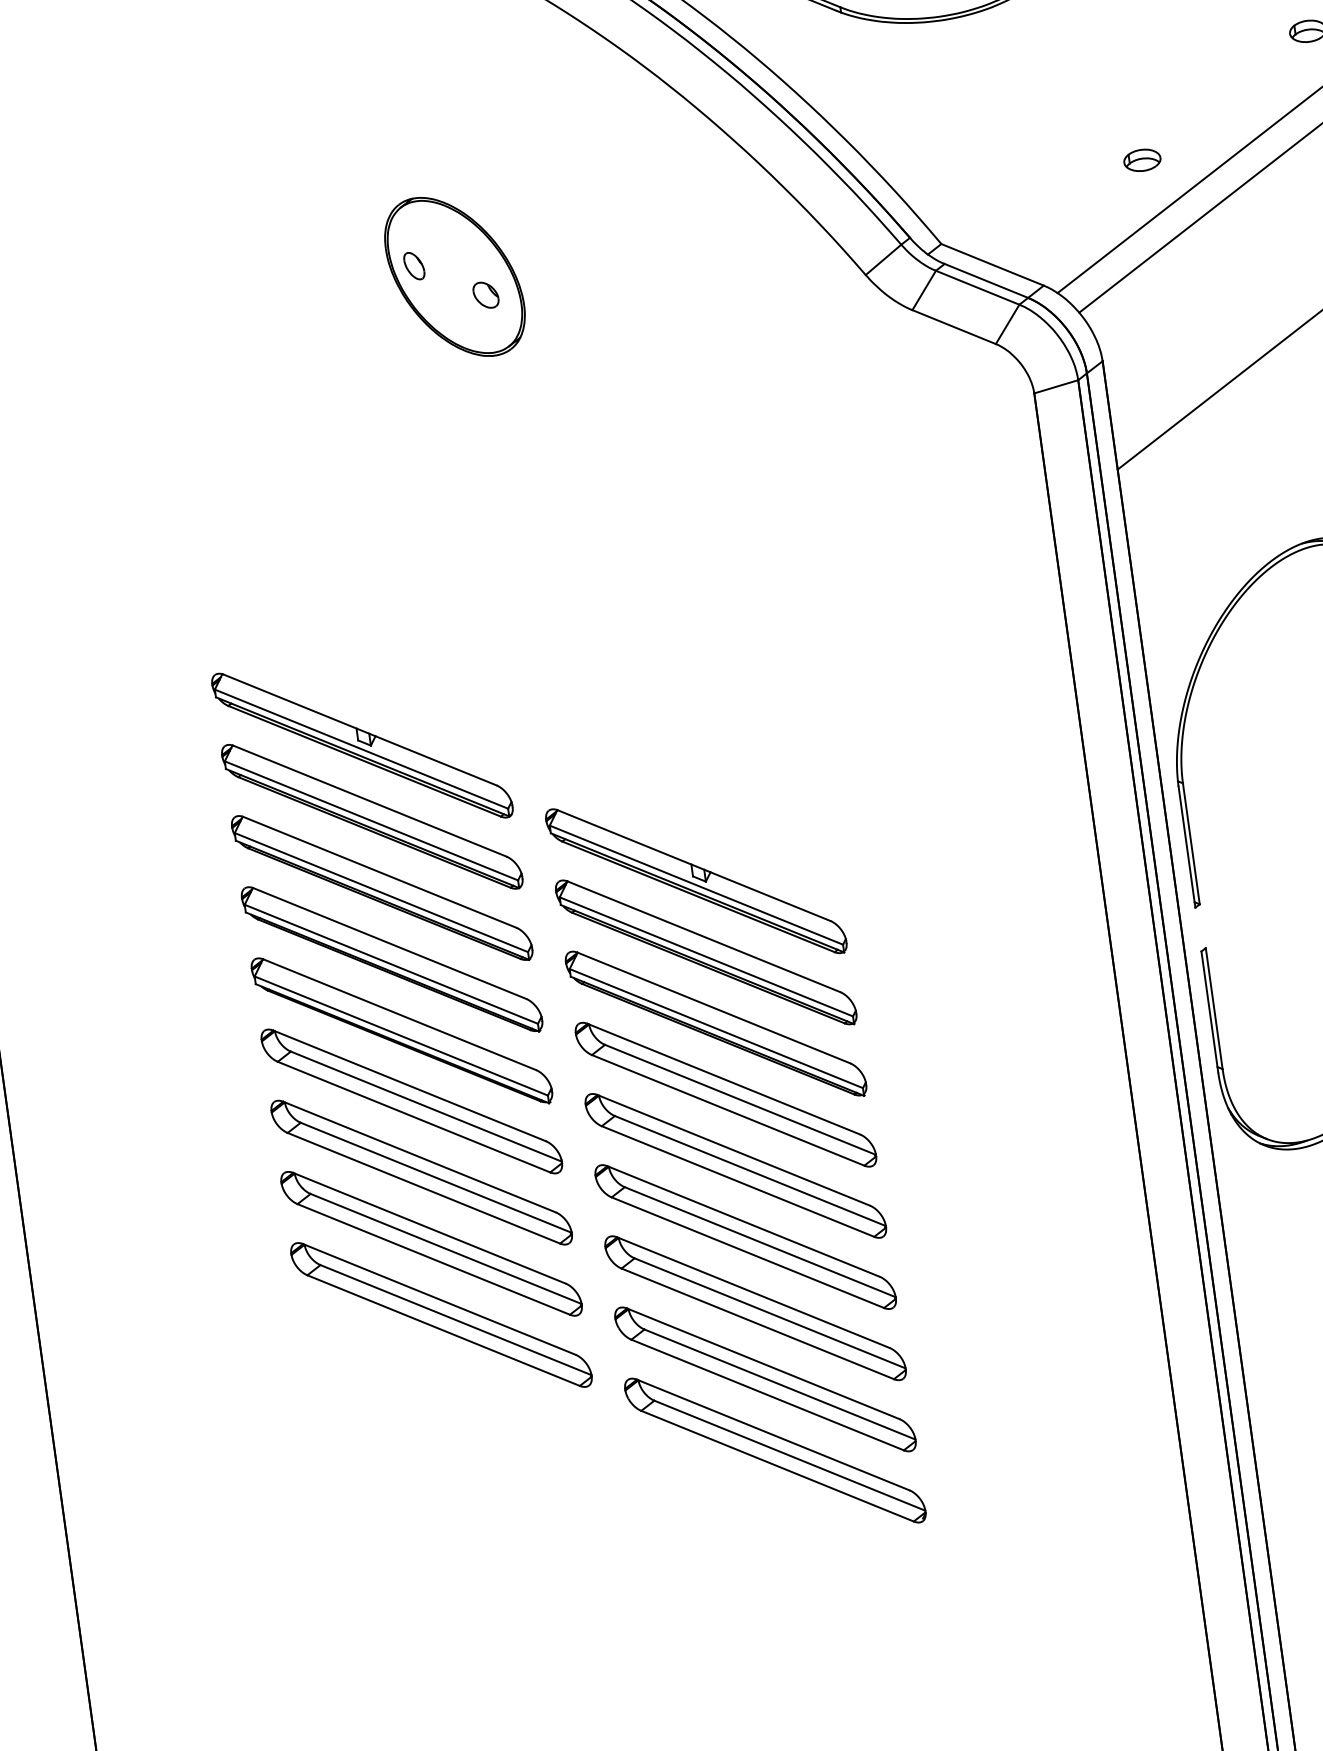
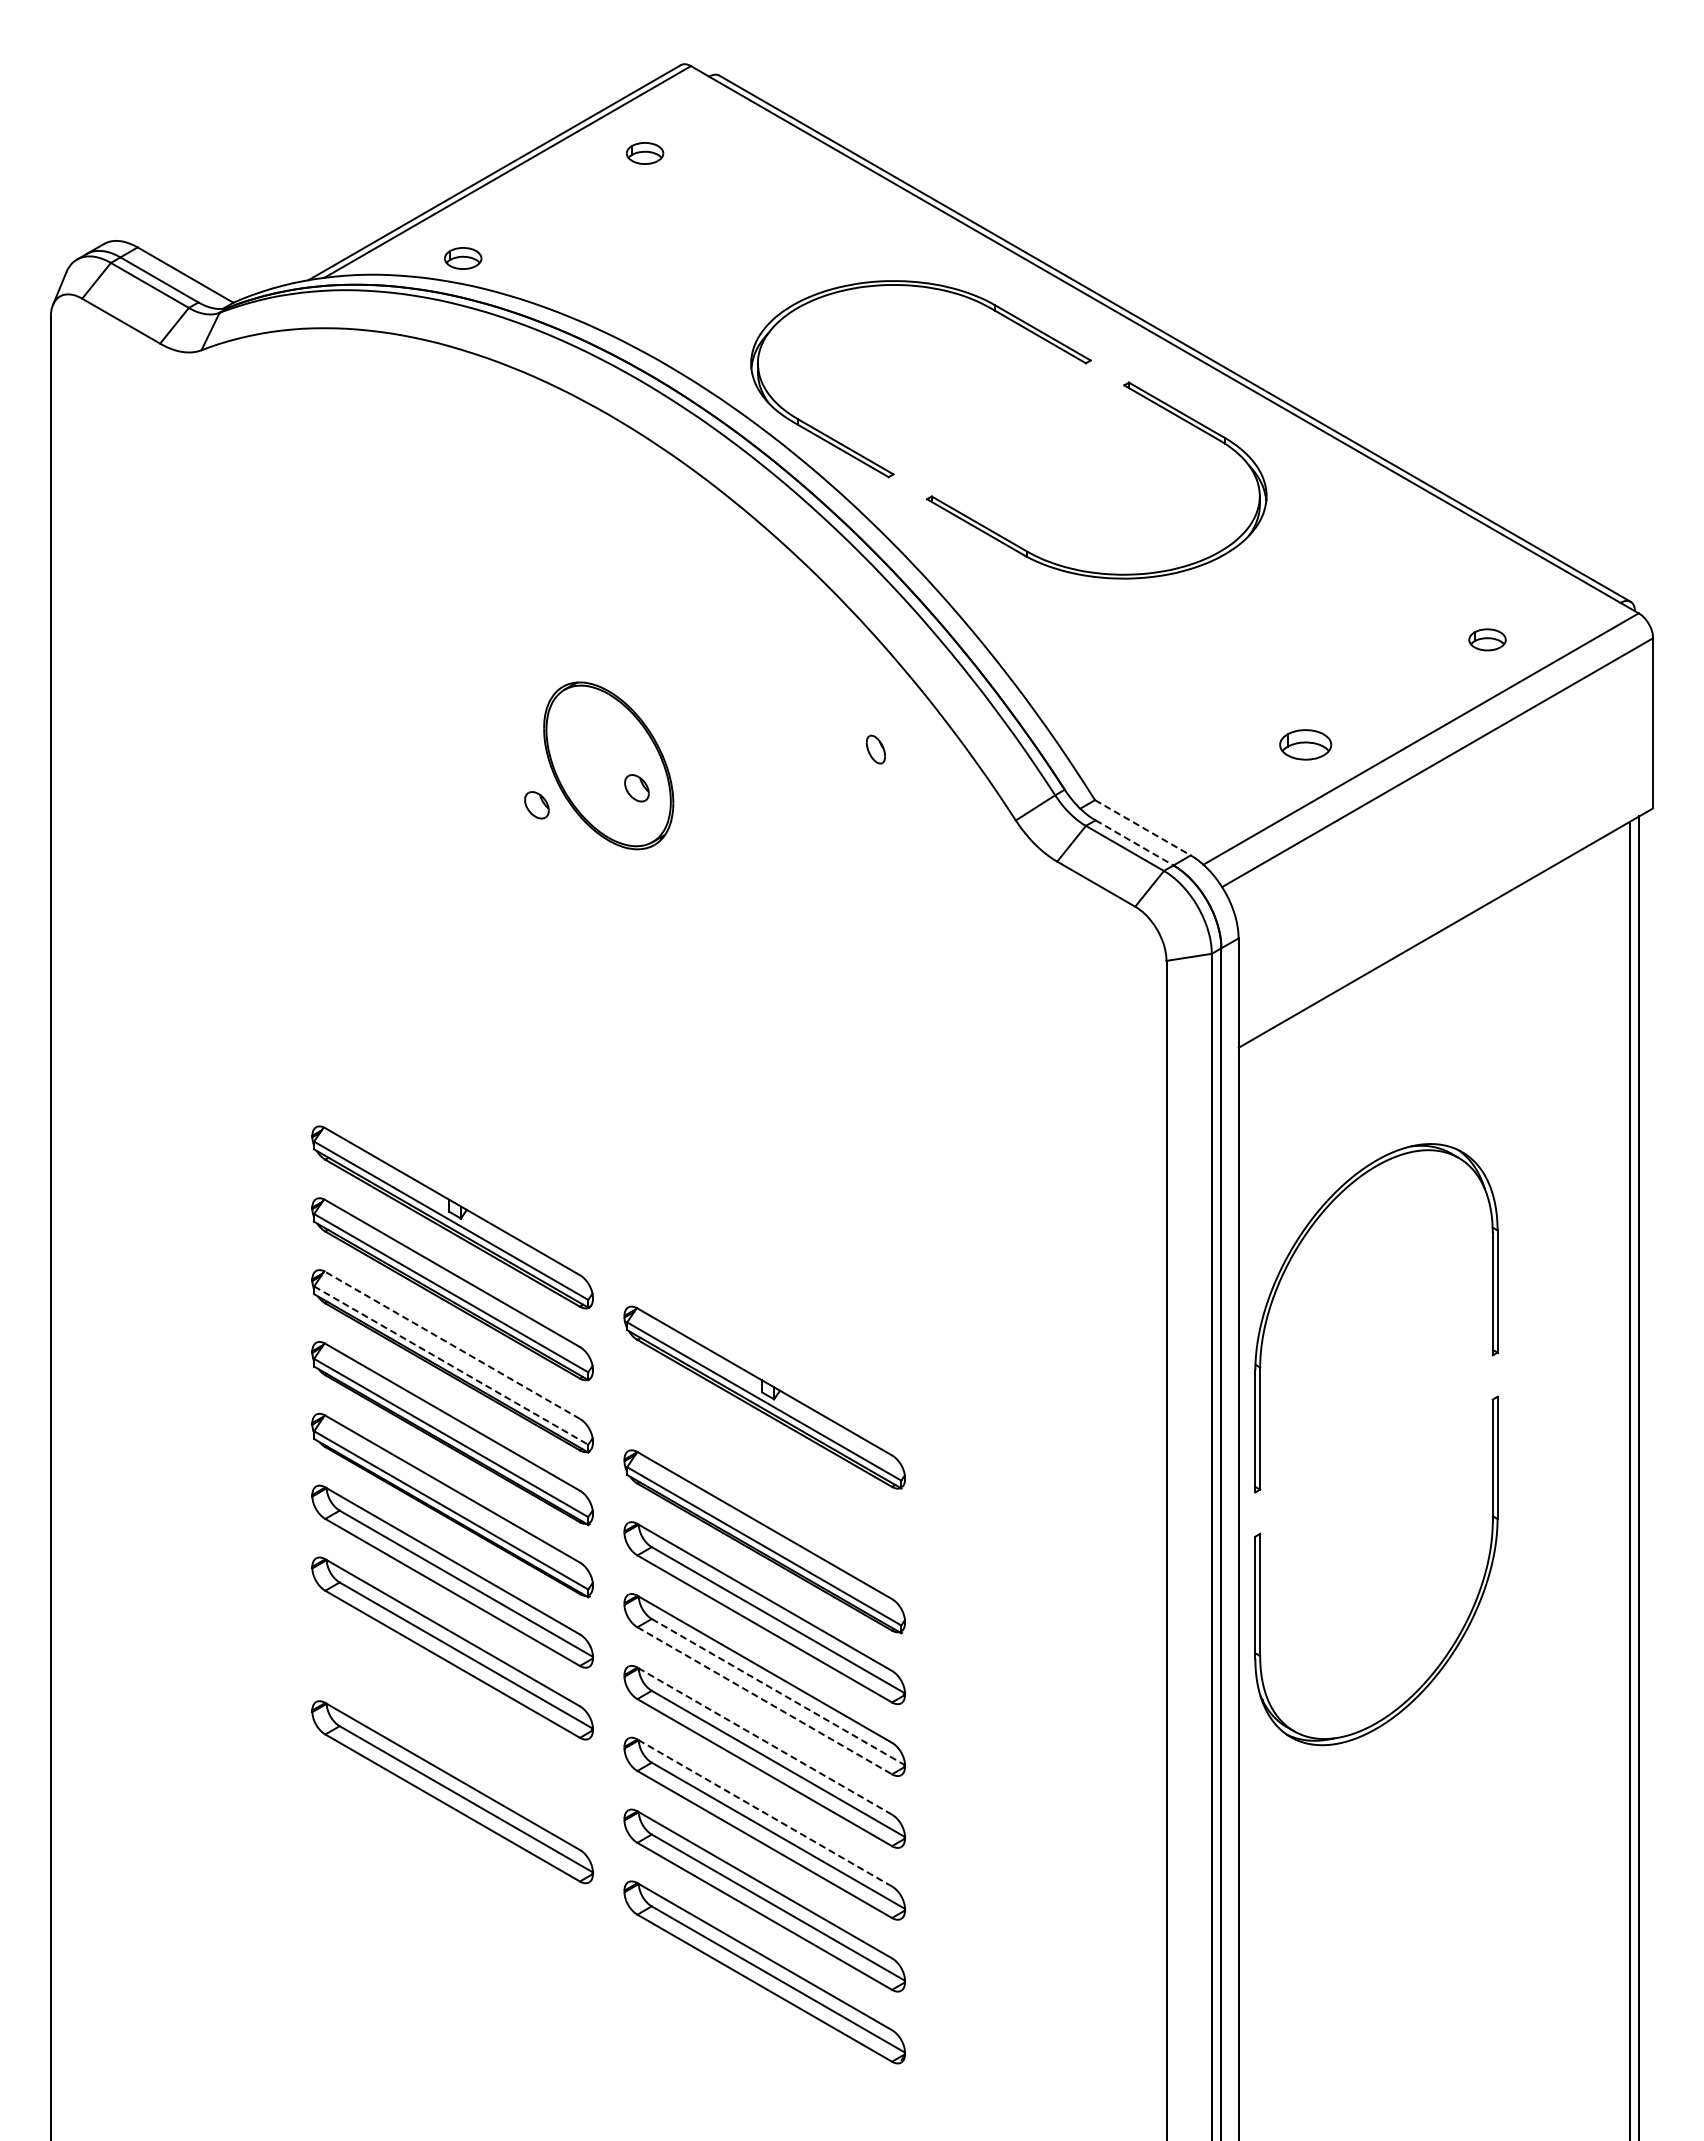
part: (1142, 159) -> (1305, 744), size x1.4
line: (993, 265) -> (1143, 828), solid -> dashed
part: (413, 266) -> (875, 749), moved
line: (986, 281) -> (1134, 843), solid -> dashed
part: (388, 326) -> (536, 805), added
line: (379, 872) -> (452, 1345), solid -> dashed
line: (381, 892) -> (451, 1365), solid -> dashed
part: (706, 952) -> (764, 1469), removed
line: (750, 1171) -> (778, 1692), solid -> dashed
line: (738, 1182) -> (765, 1701), solid -> dashed
line: (743, 1220) -> (764, 1740), solid -> dashed
part: (431, 1243) -> (452, 1720), removed
line: (753, 1292) -> (764, 1812), solid -> dashed

